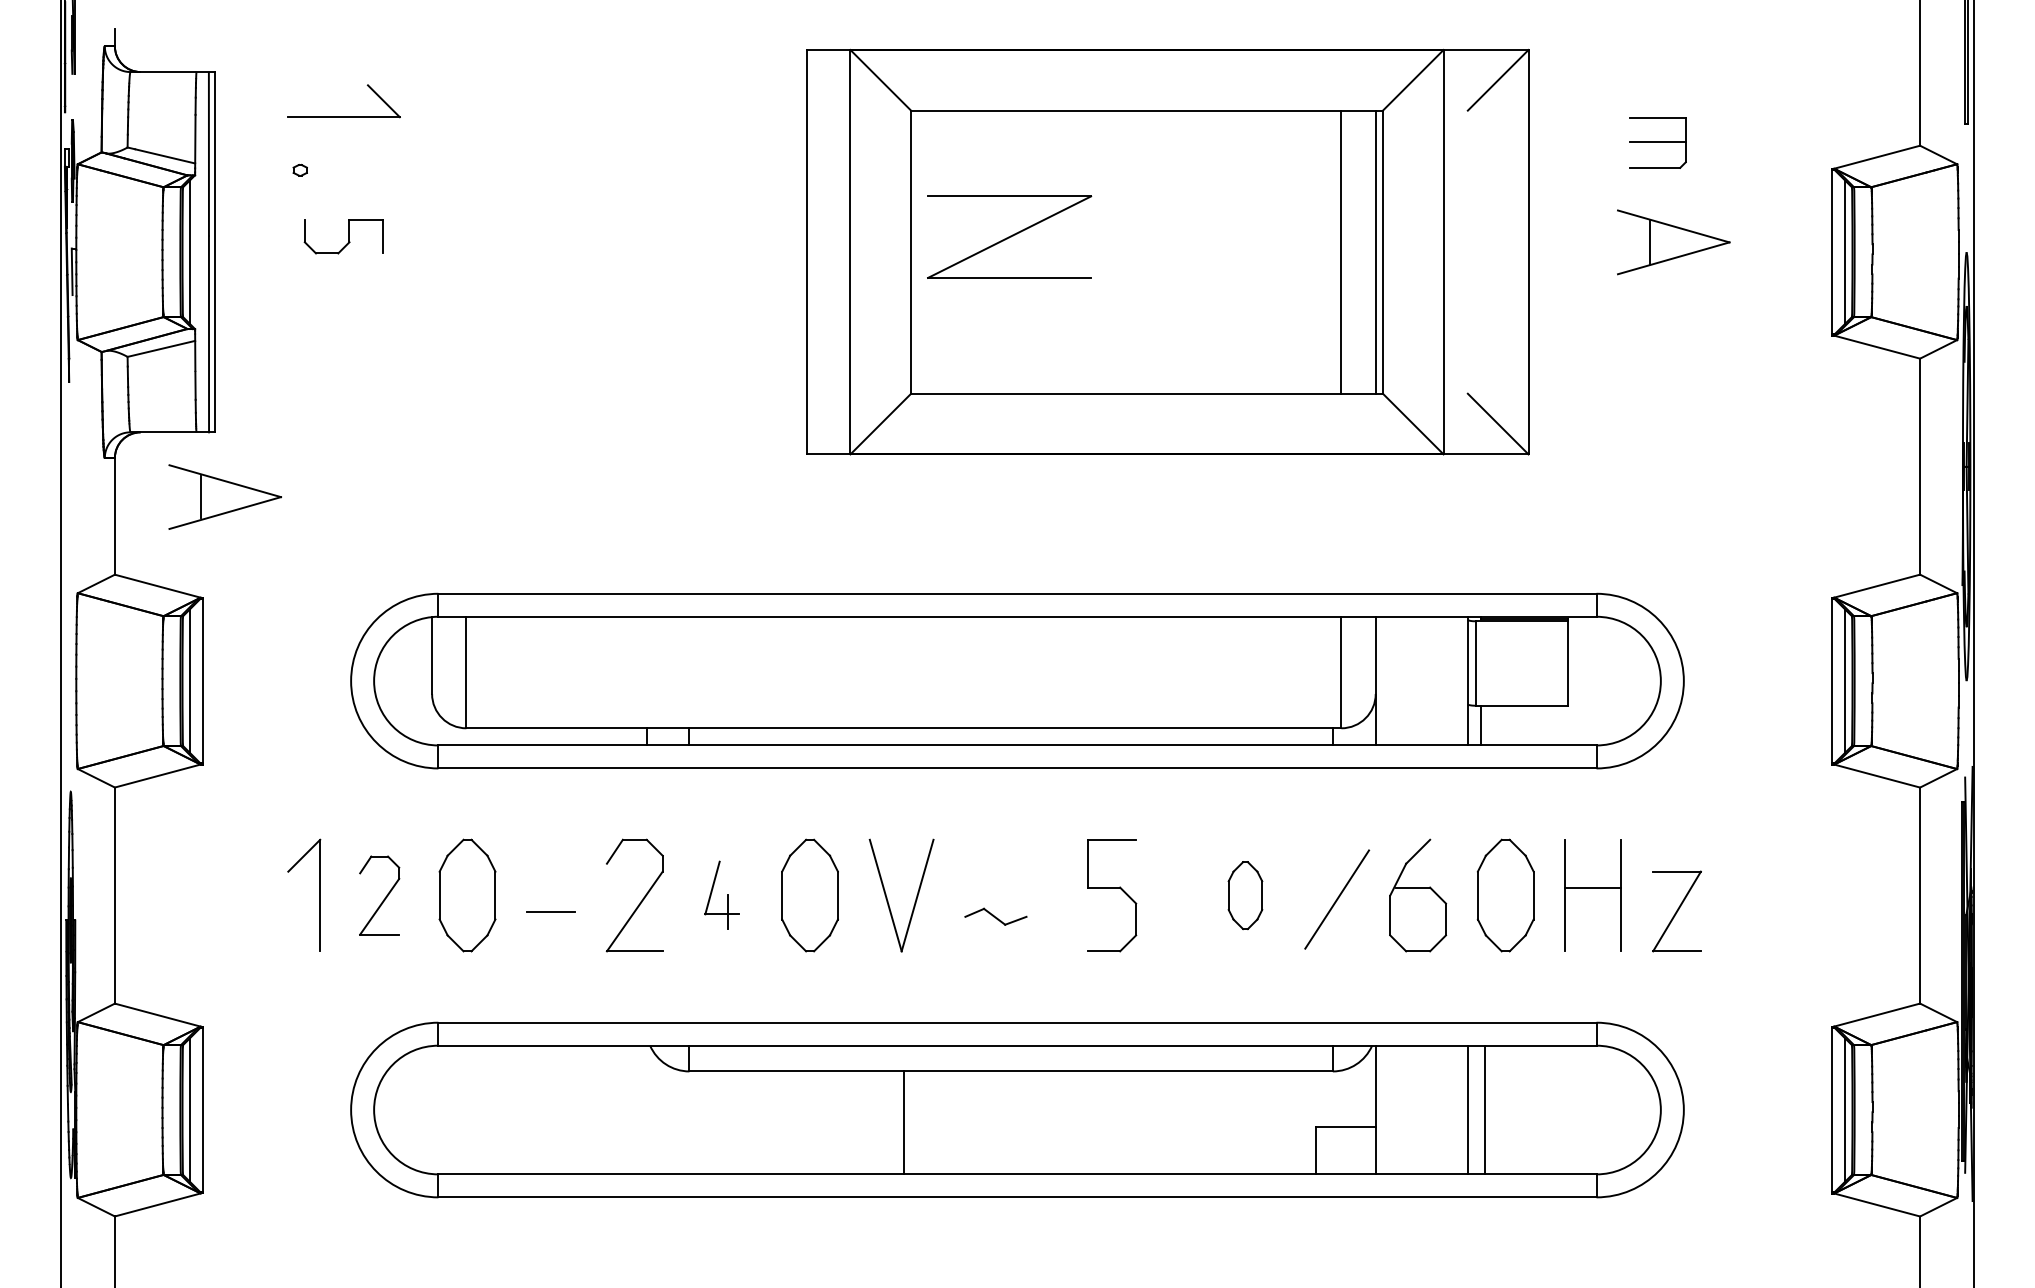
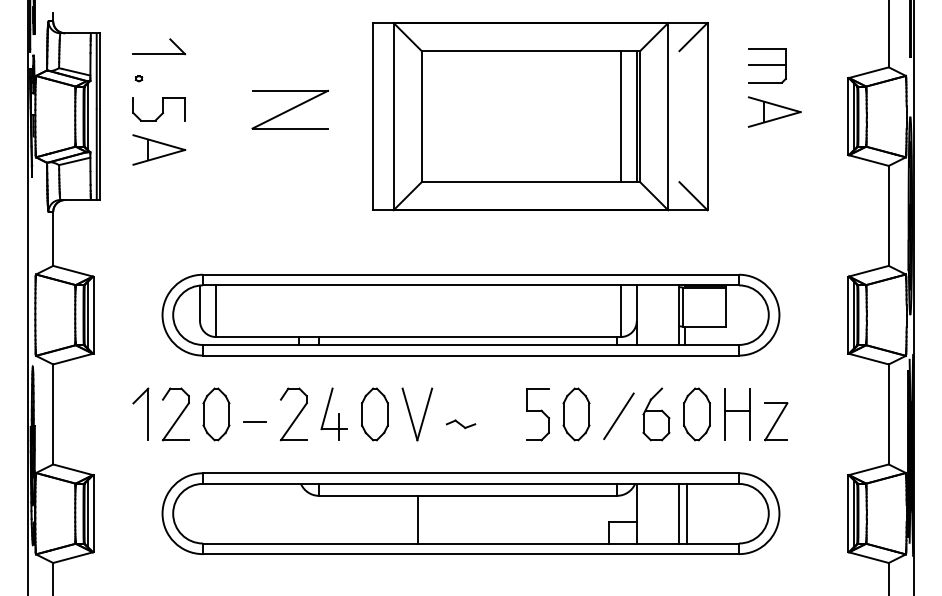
part: (1658, 141) -> (767, 65), size x1.43
part: (342, 236) -> (158, 109), size x1.43
part: (1007, 236) -> (289, 109), moved
part: (225, 496) -> (159, 149), moved
part: (720, 893) -> (333, 413), size x1.67
part: (379, 895) -> (175, 414), size x1.43
part: (1111, 895) -> (537, 414), moved
part: (1245, 895) -> (576, 414), size x1.67

